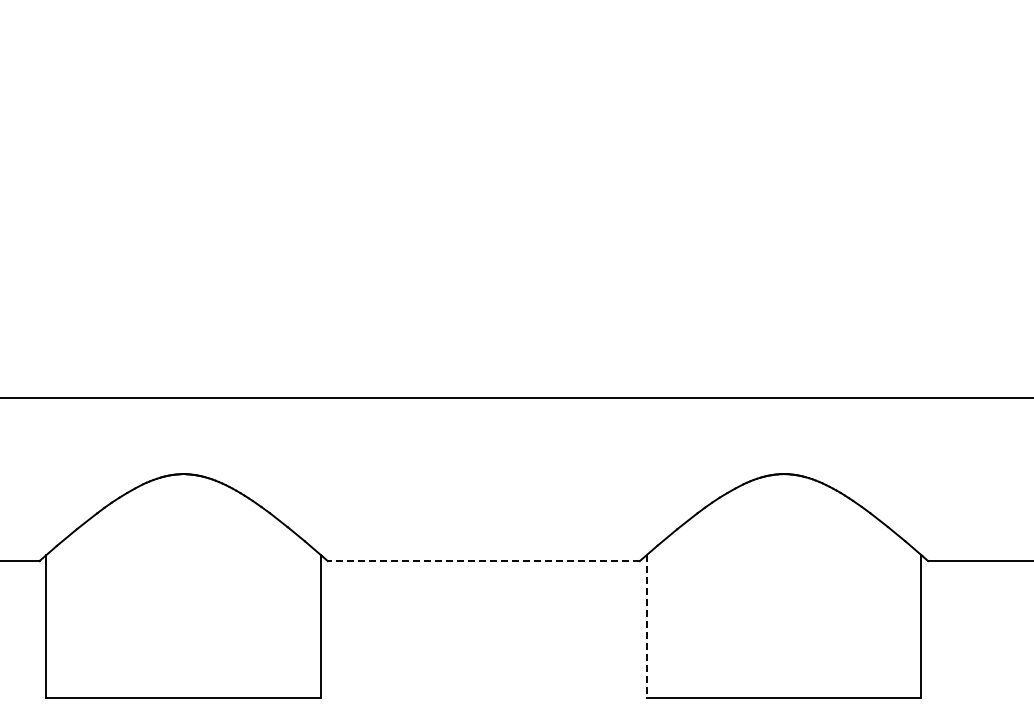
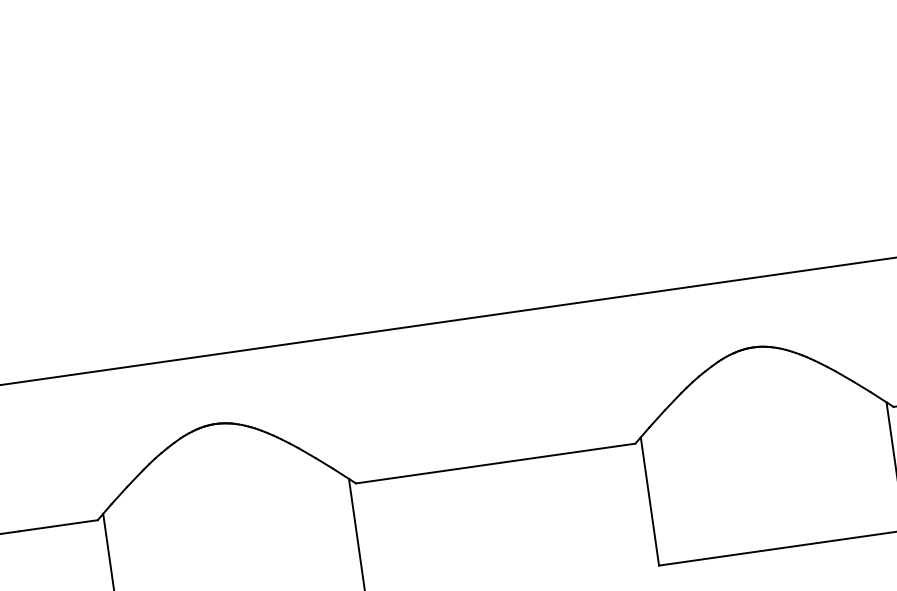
line: (483, 561) -> (495, 463), dashed -> solid
line: (646, 626) -> (649, 501), dashed -> solid

